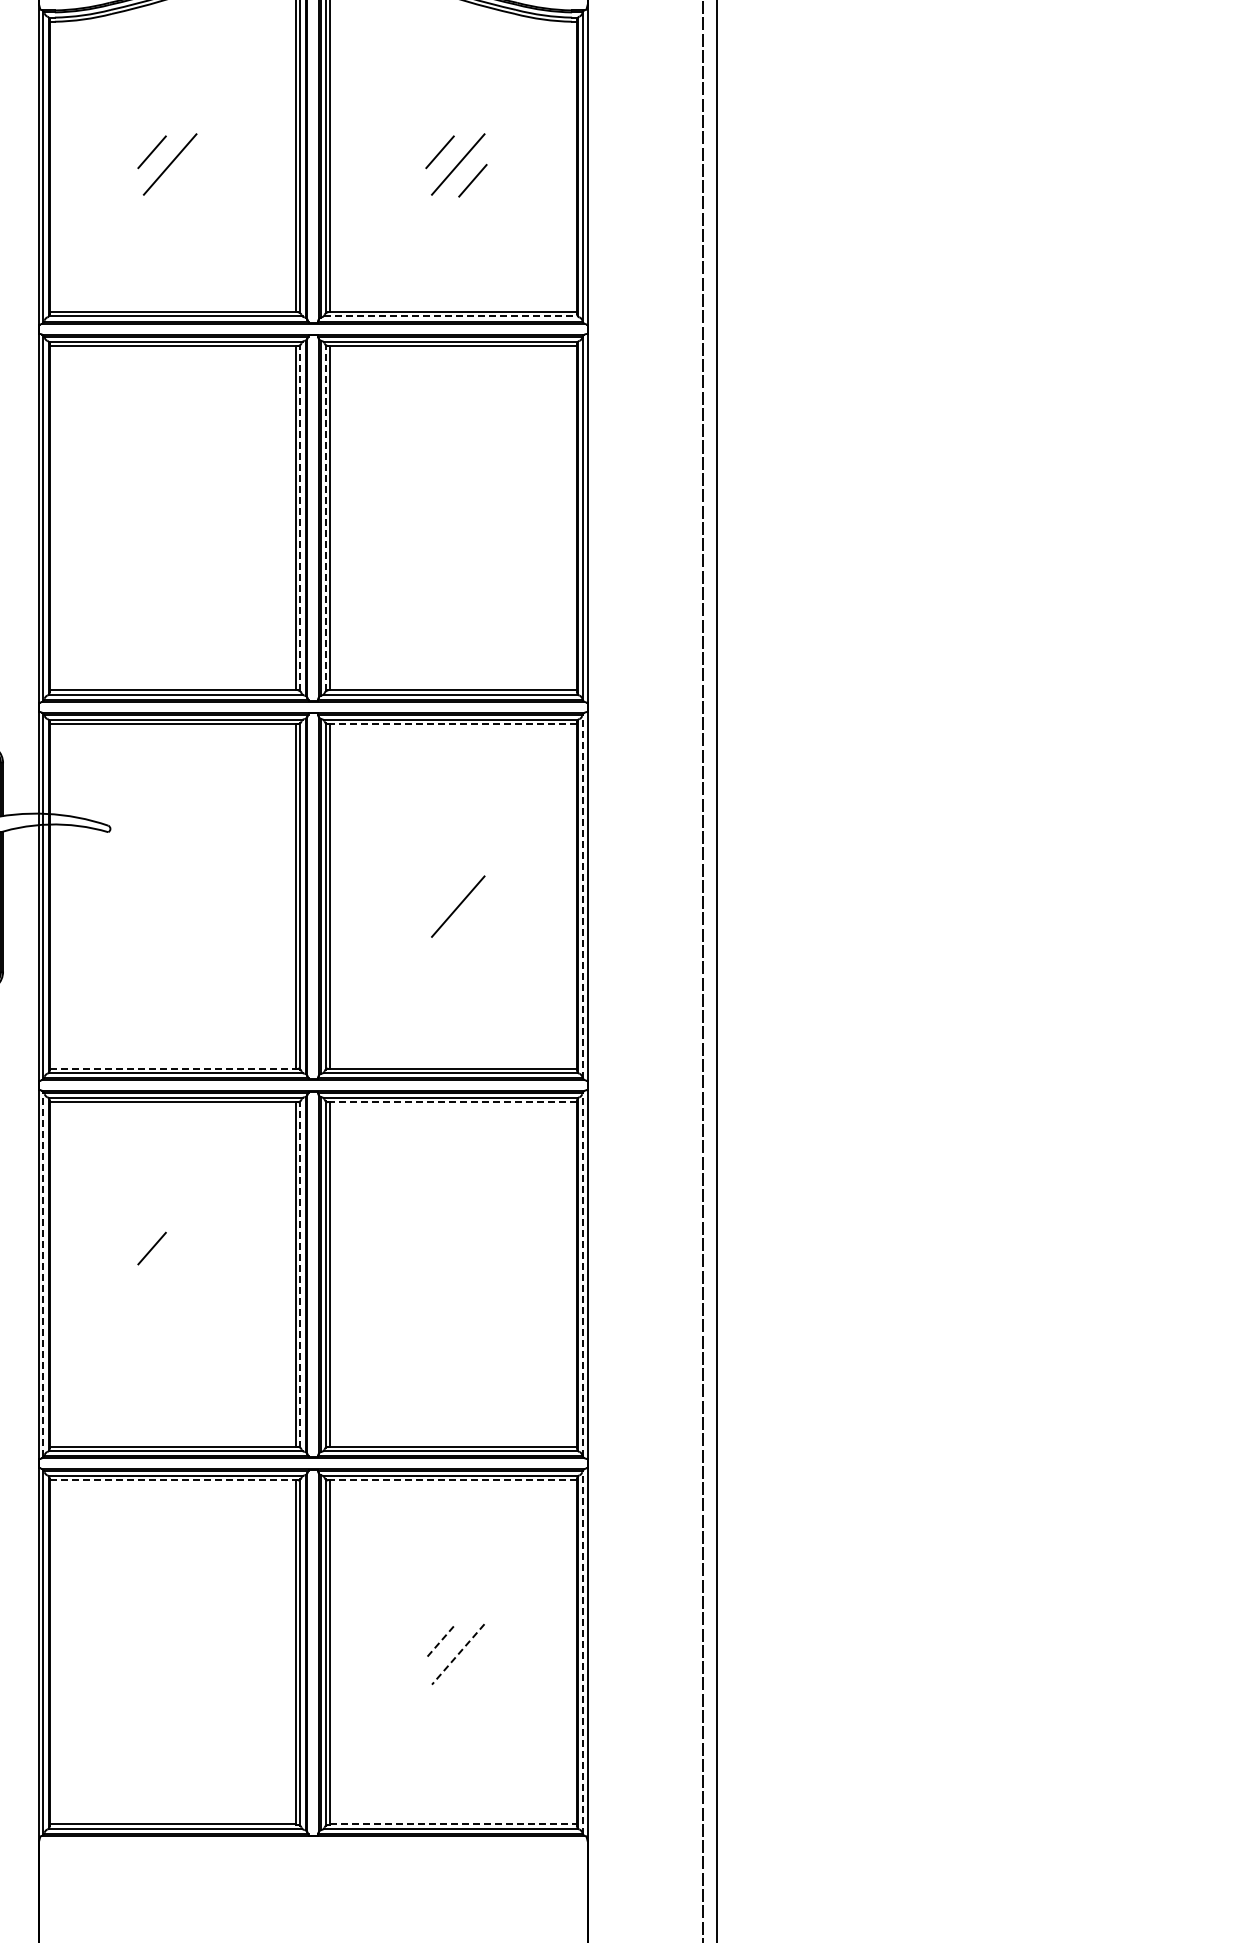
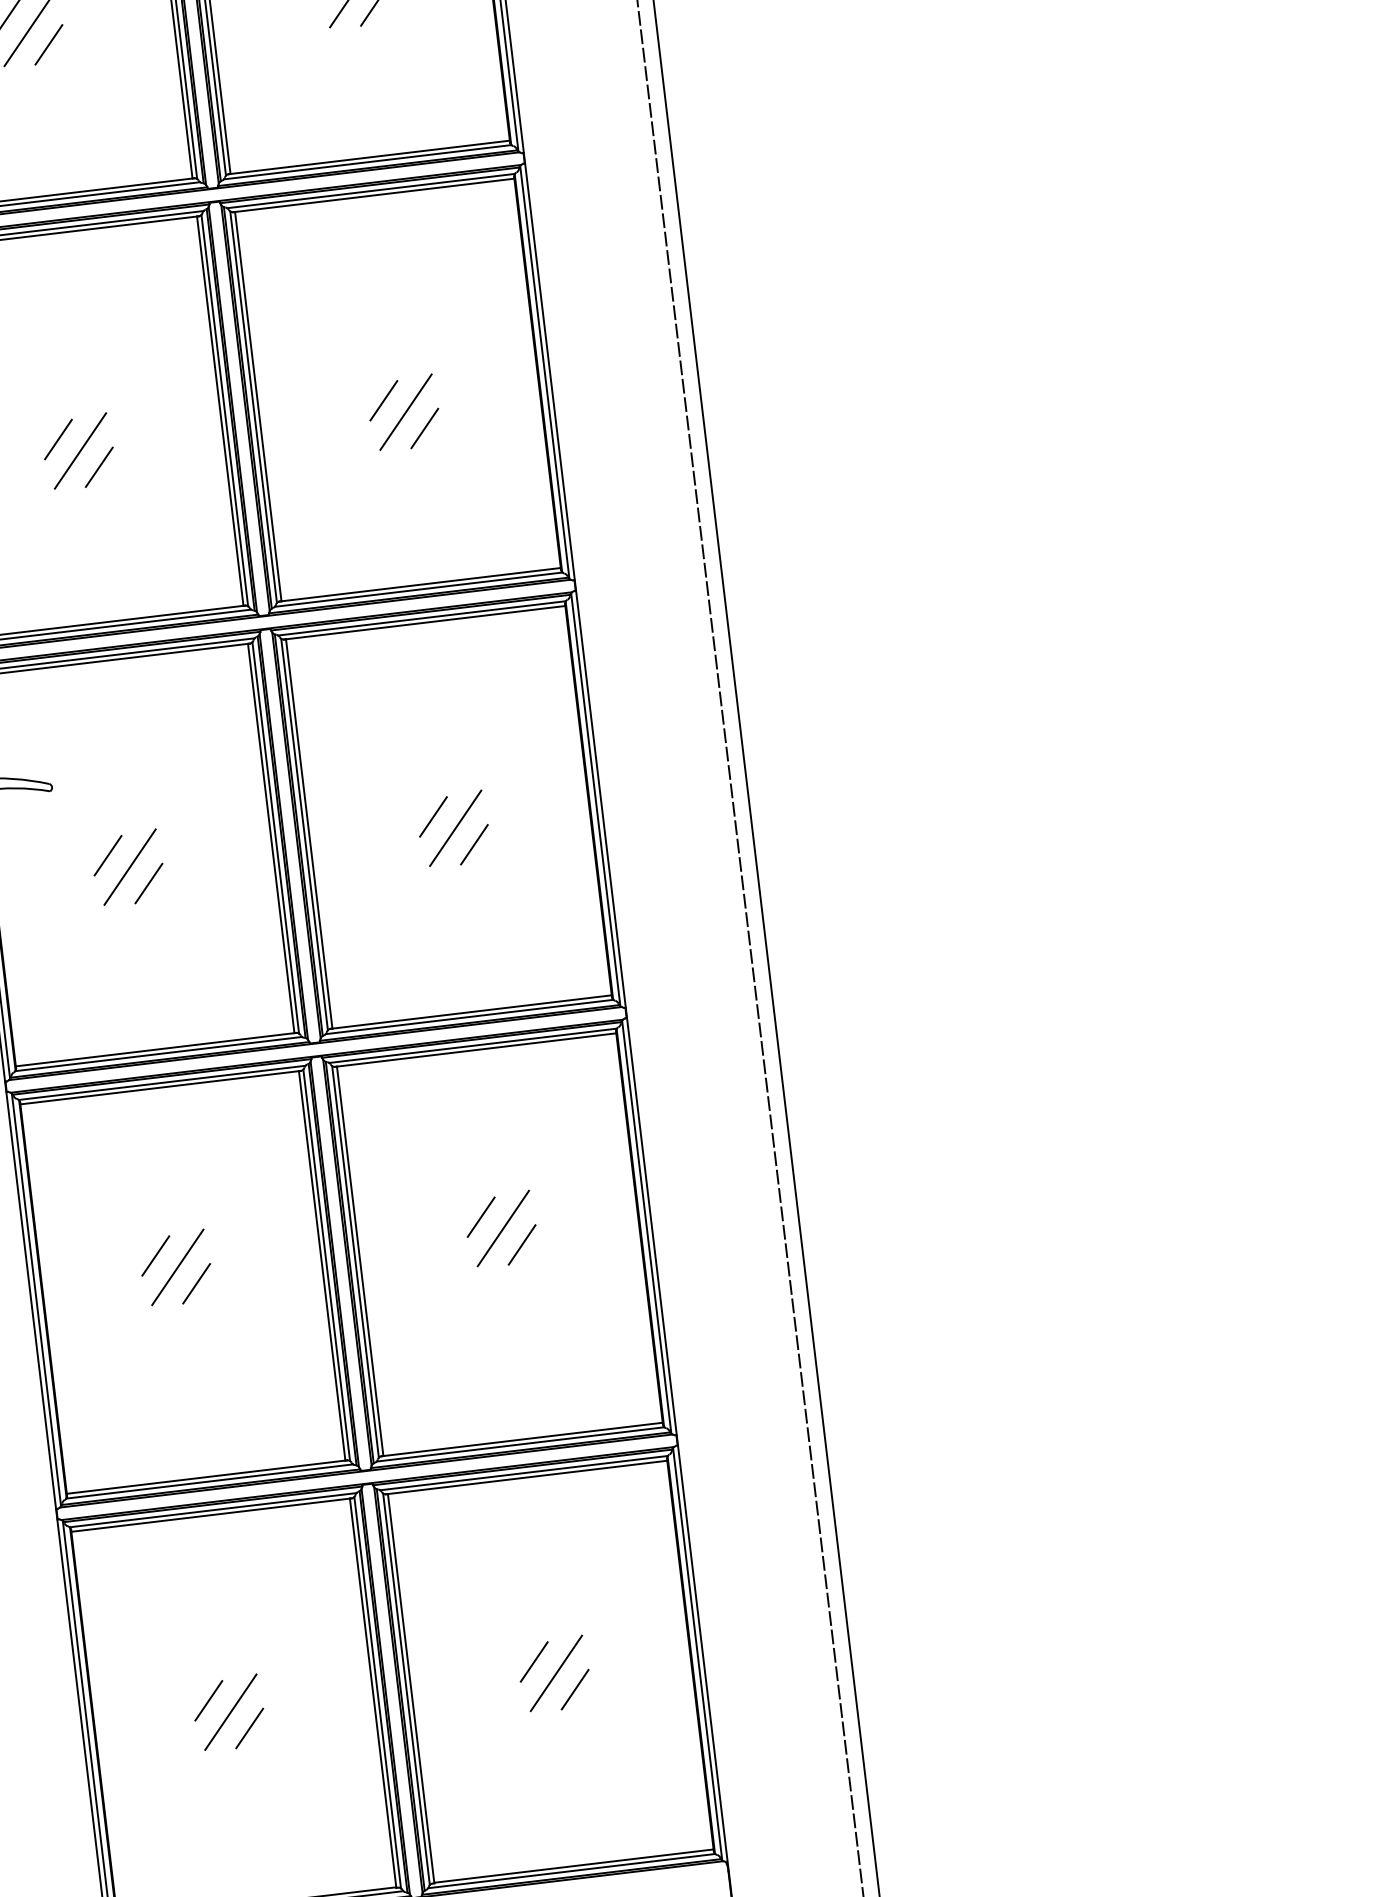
line: (184, 180) -> (48, 44), added
line: (451, 316) -> (368, 162), dashed -> solid
line: (300, 517) -> (224, 409), dashed -> solid
line: (325, 517) -> (253, 406), dashed -> solid
line: (151, 525) -> (57, 438), added
line: (439, 525) -> (383, 400), added
line: (169, 538) -> (79, 451), added
line: (458, 538) -> (406, 412), added
line: (184, 554) -> (98, 467), added
line: (472, 554) -> (424, 428), added
line: (453, 724) -> (425, 623), dashed -> solid
line: (151, 894) -> (107, 855), added
line: (439, 894) -> (432, 817), added
line: (583, 896) -> (595, 799), dashed -> solid
line: (169, 906) -> (129, 867), added
line: (184, 922) -> (148, 883), added
line: (472, 922) -> (473, 844), added
line: (174, 1068) -> (156, 1049), dashed -> solid
line: (453, 1102) -> (476, 1050), dashed -> solid
line: (439, 1248) -> (480, 1217), added
line: (169, 1260) -> (177, 1267), added
line: (458, 1260) -> (503, 1228), added
line: (43, 1274) -> (36, 1299), dashed -> solid
line: (300, 1274) -> (326, 1265), dashed -> solid
line: (583, 1274) -> (646, 1227), dashed -> solid
line: (184, 1276) -> (196, 1283), added
line: (472, 1276) -> (521, 1244), added
line: (174, 1480) -> (212, 1515), dashed -> solid
line: (453, 1480) -> (527, 1477), dashed -> solid
line: (151, 1641) -> (208, 1700), added
line: (440, 1642) -> (534, 1662), dashed -> solid
line: (583, 1652) -> (697, 1654), dashed -> solid
line: (169, 1654) -> (230, 1712), added
line: (457, 1654) -> (555, 1673), dashed -> solid
line: (184, 1670) -> (249, 1728), added
line: (472, 1670) -> (574, 1689), added
line: (453, 1824) -> (573, 1866), dashed -> solid

